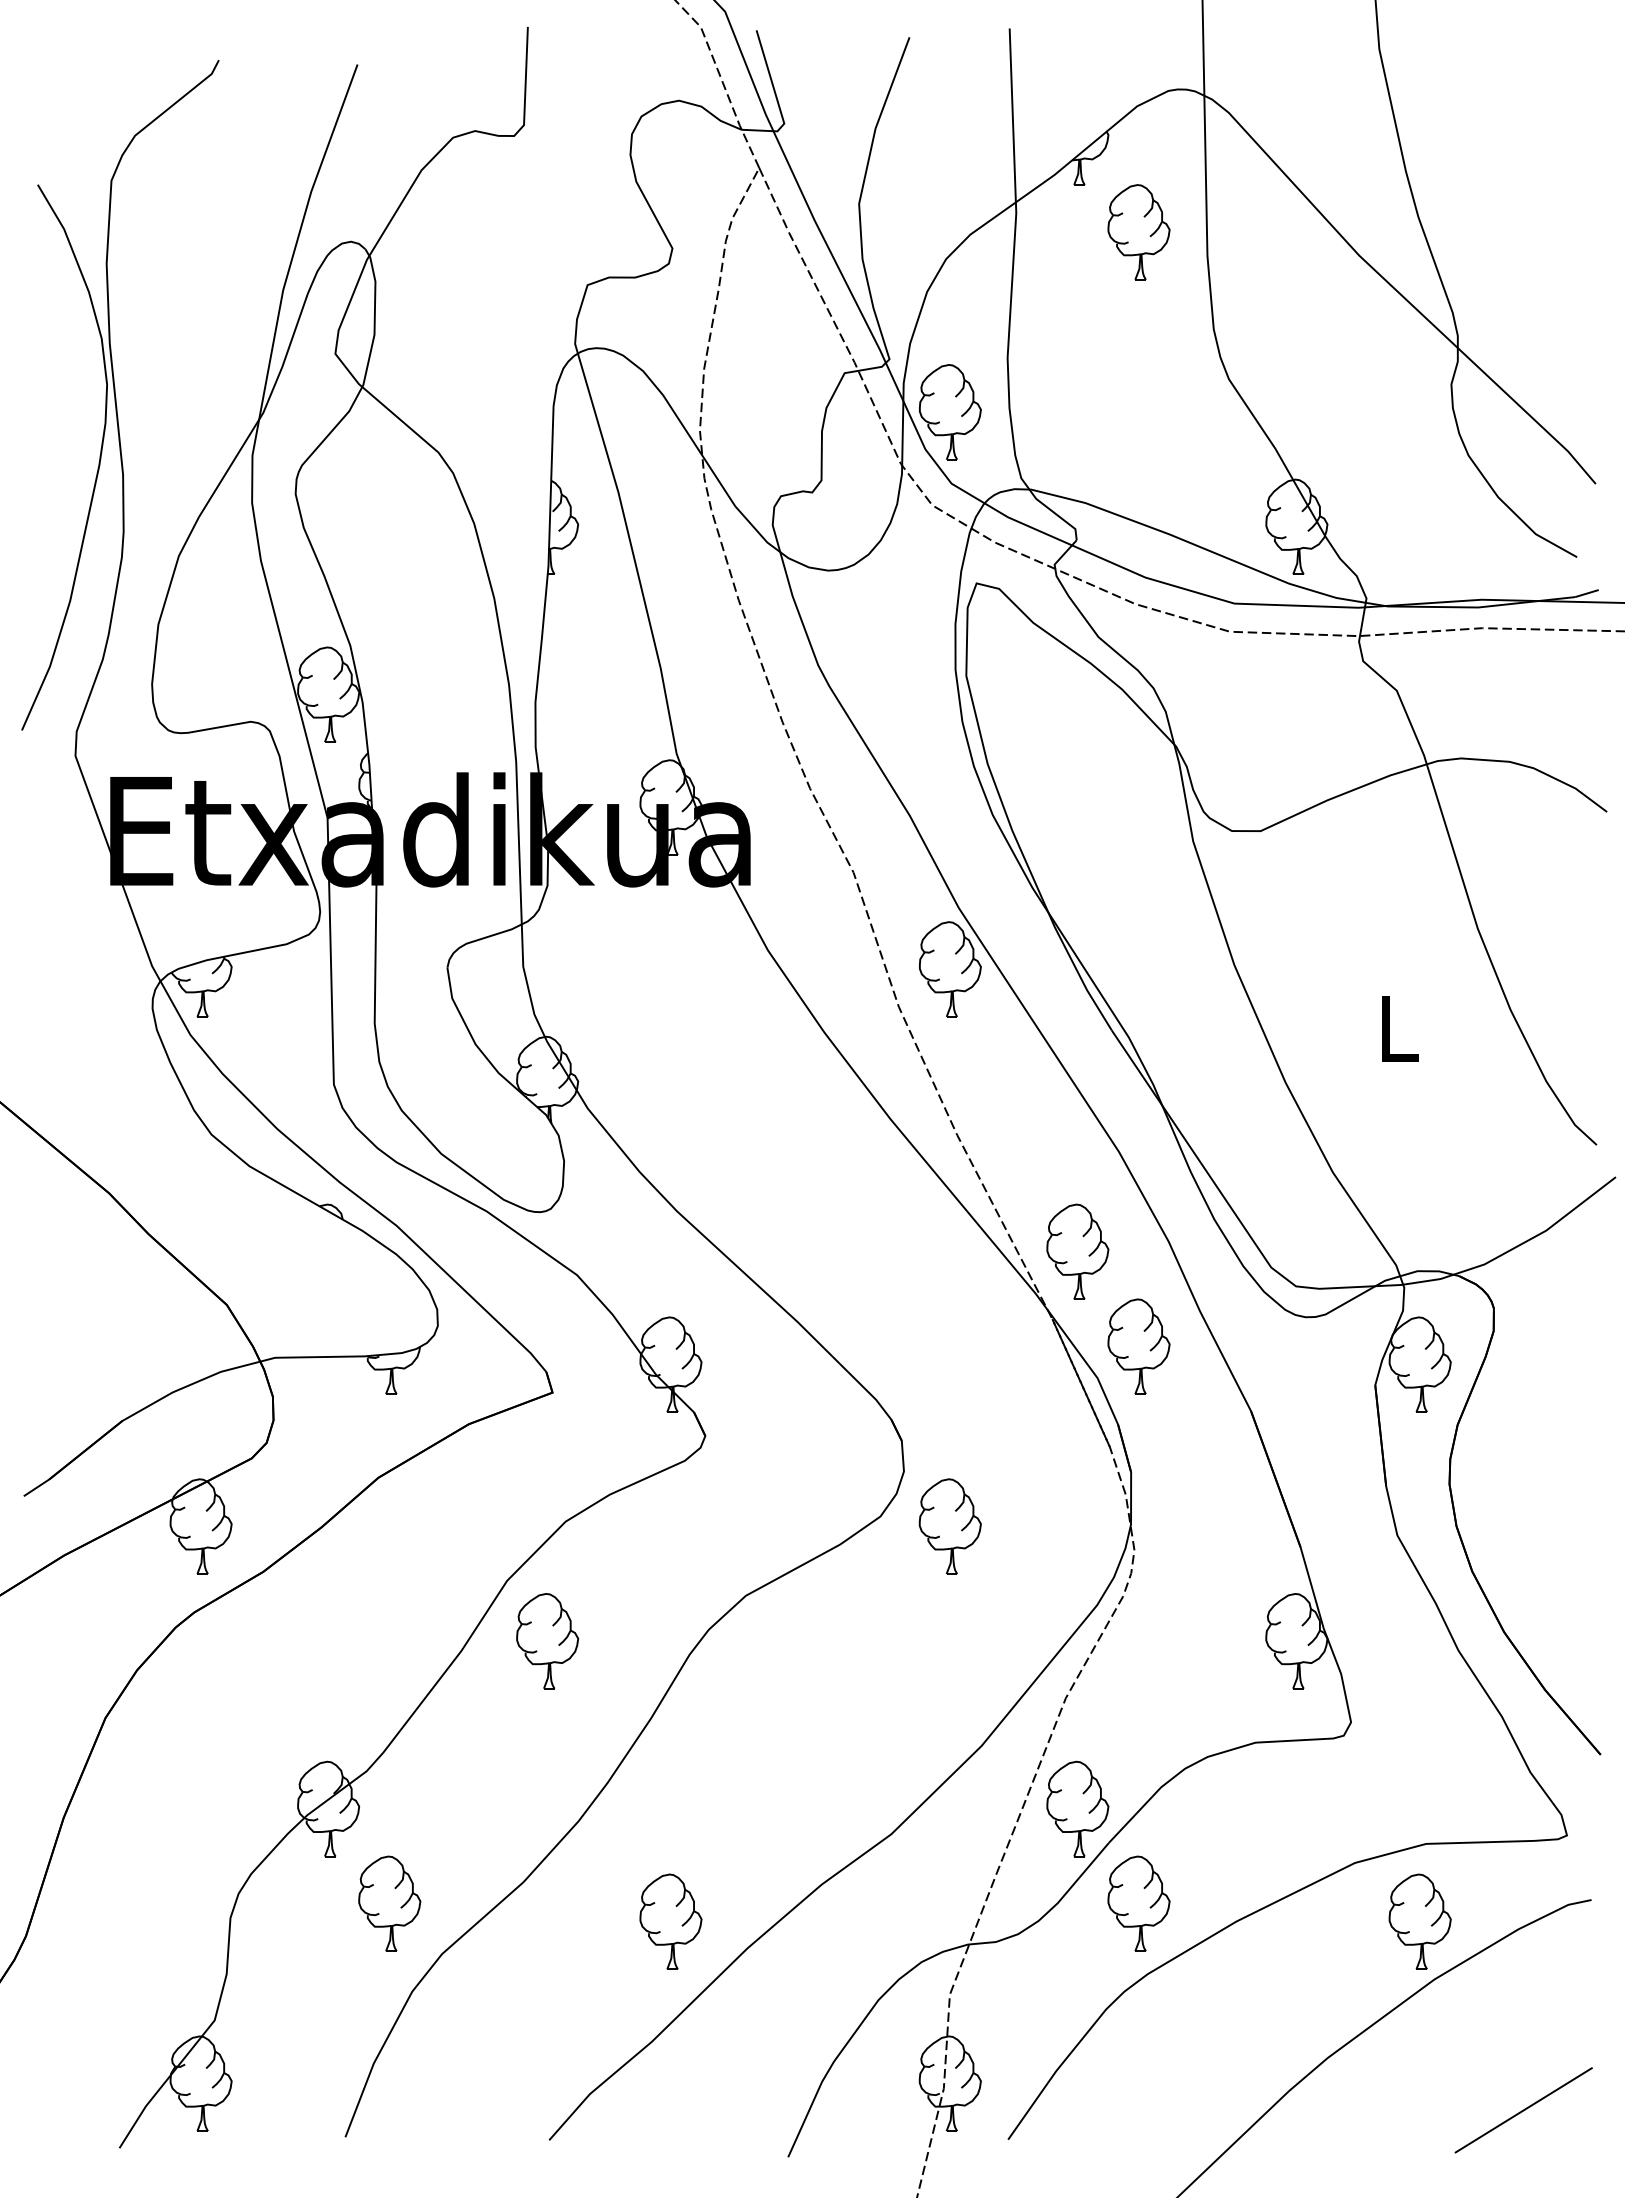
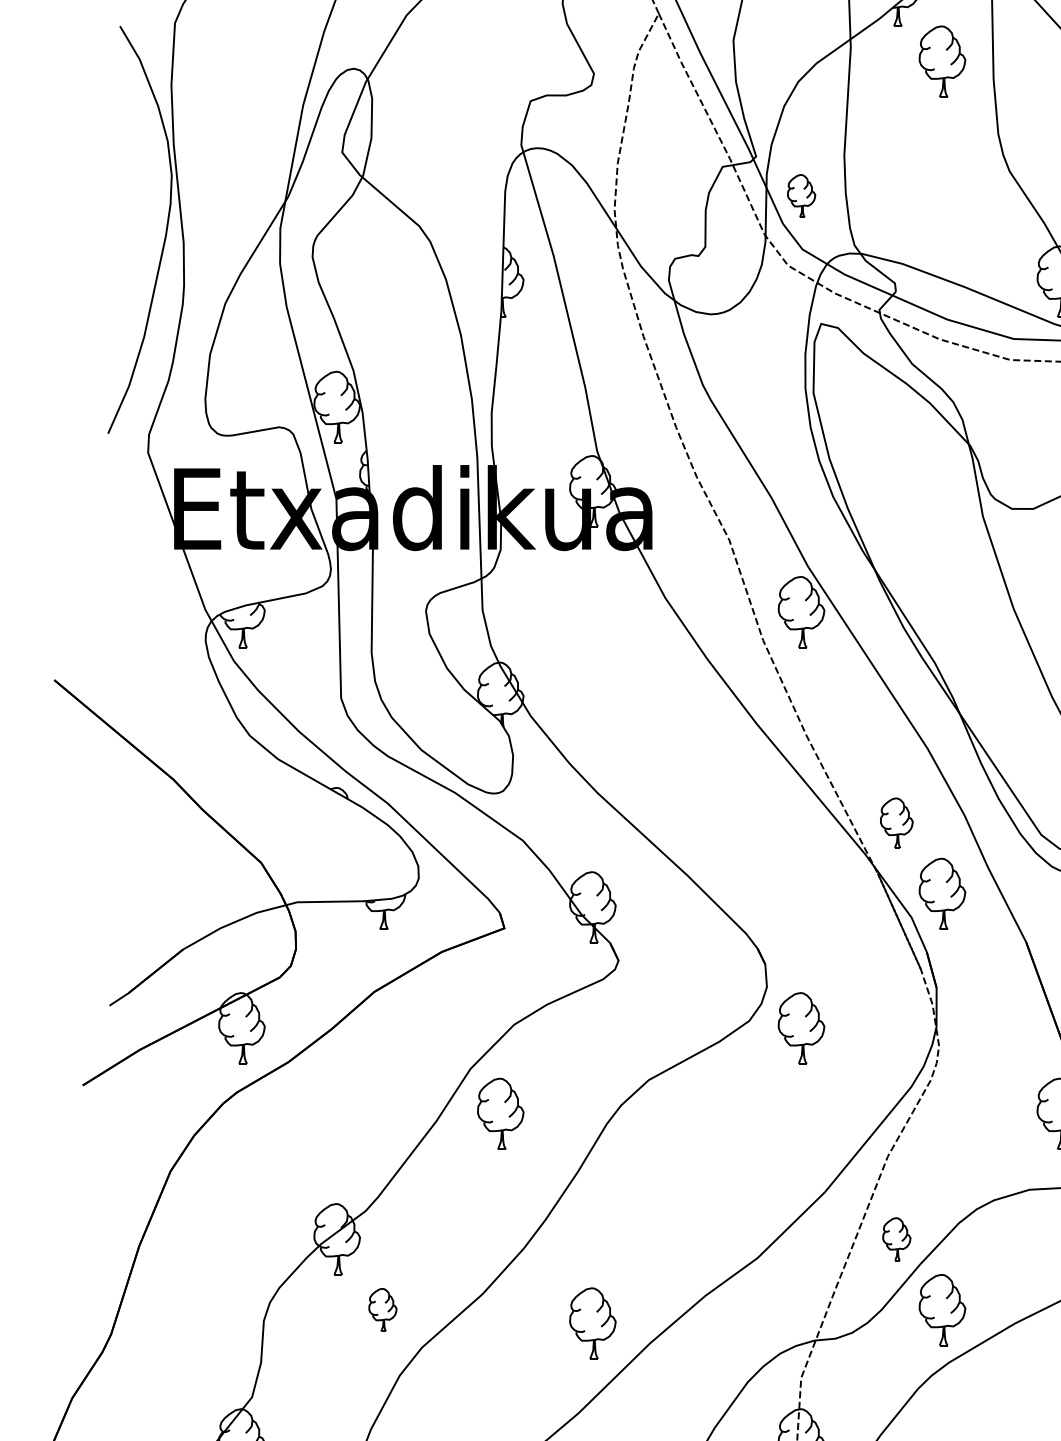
part: (950, 412) -> (801, 196), size x0.6
part: (1077, 1251) -> (896, 822), size x0.7
part: (1077, 1808) -> (896, 1238), size x0.6
part: (389, 1903) -> (382, 1309), size x0.6

